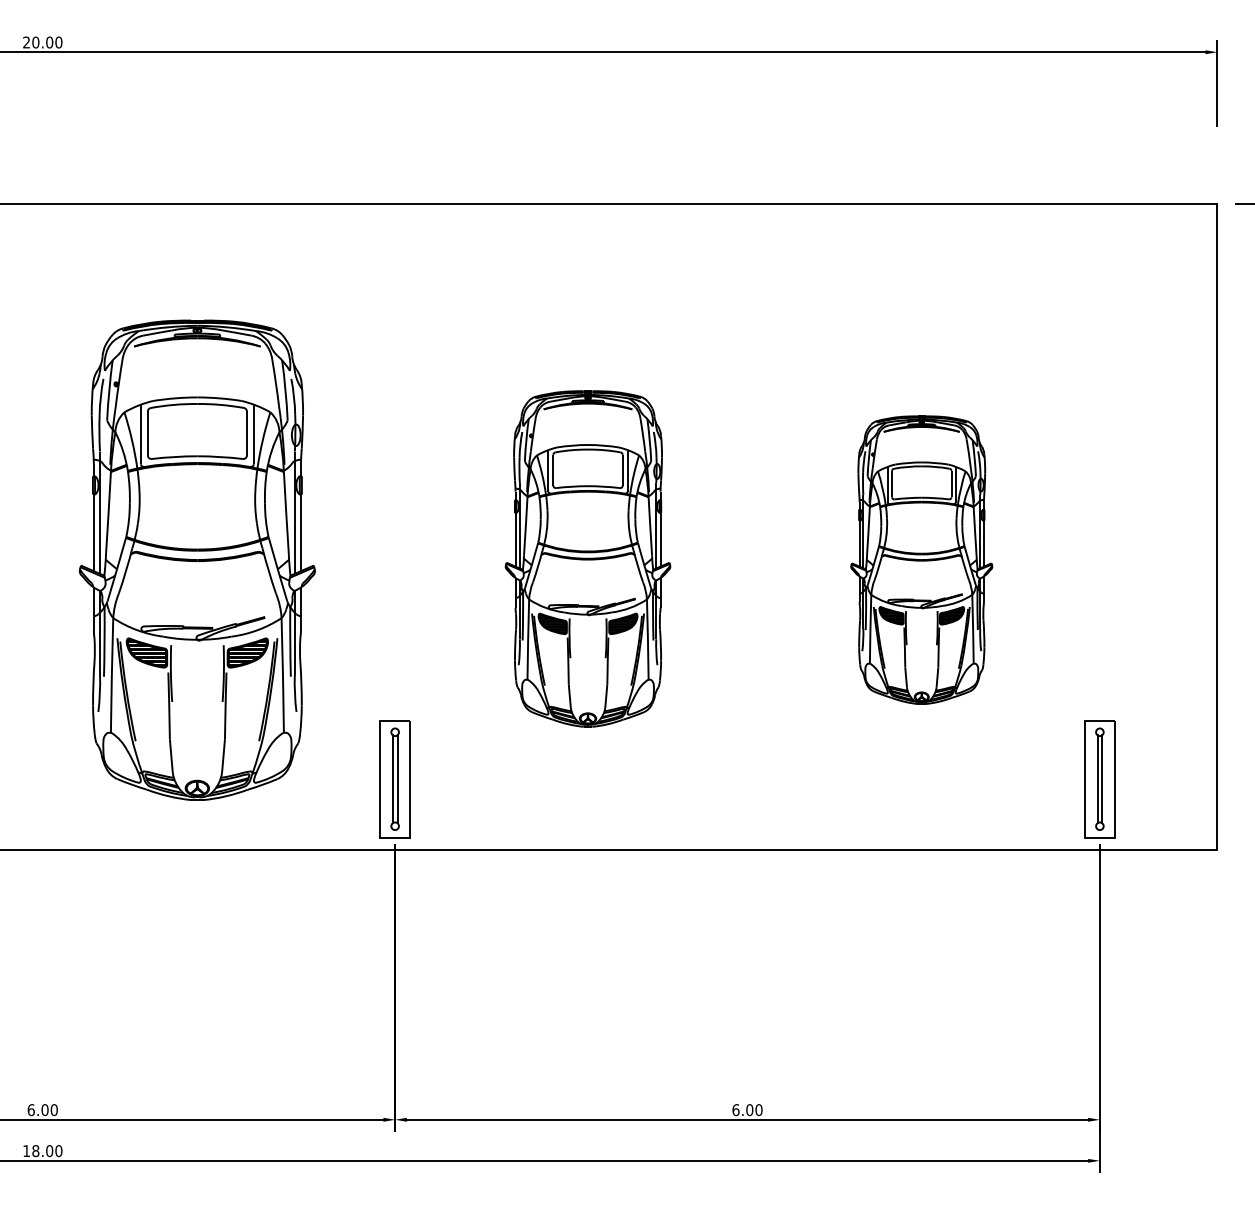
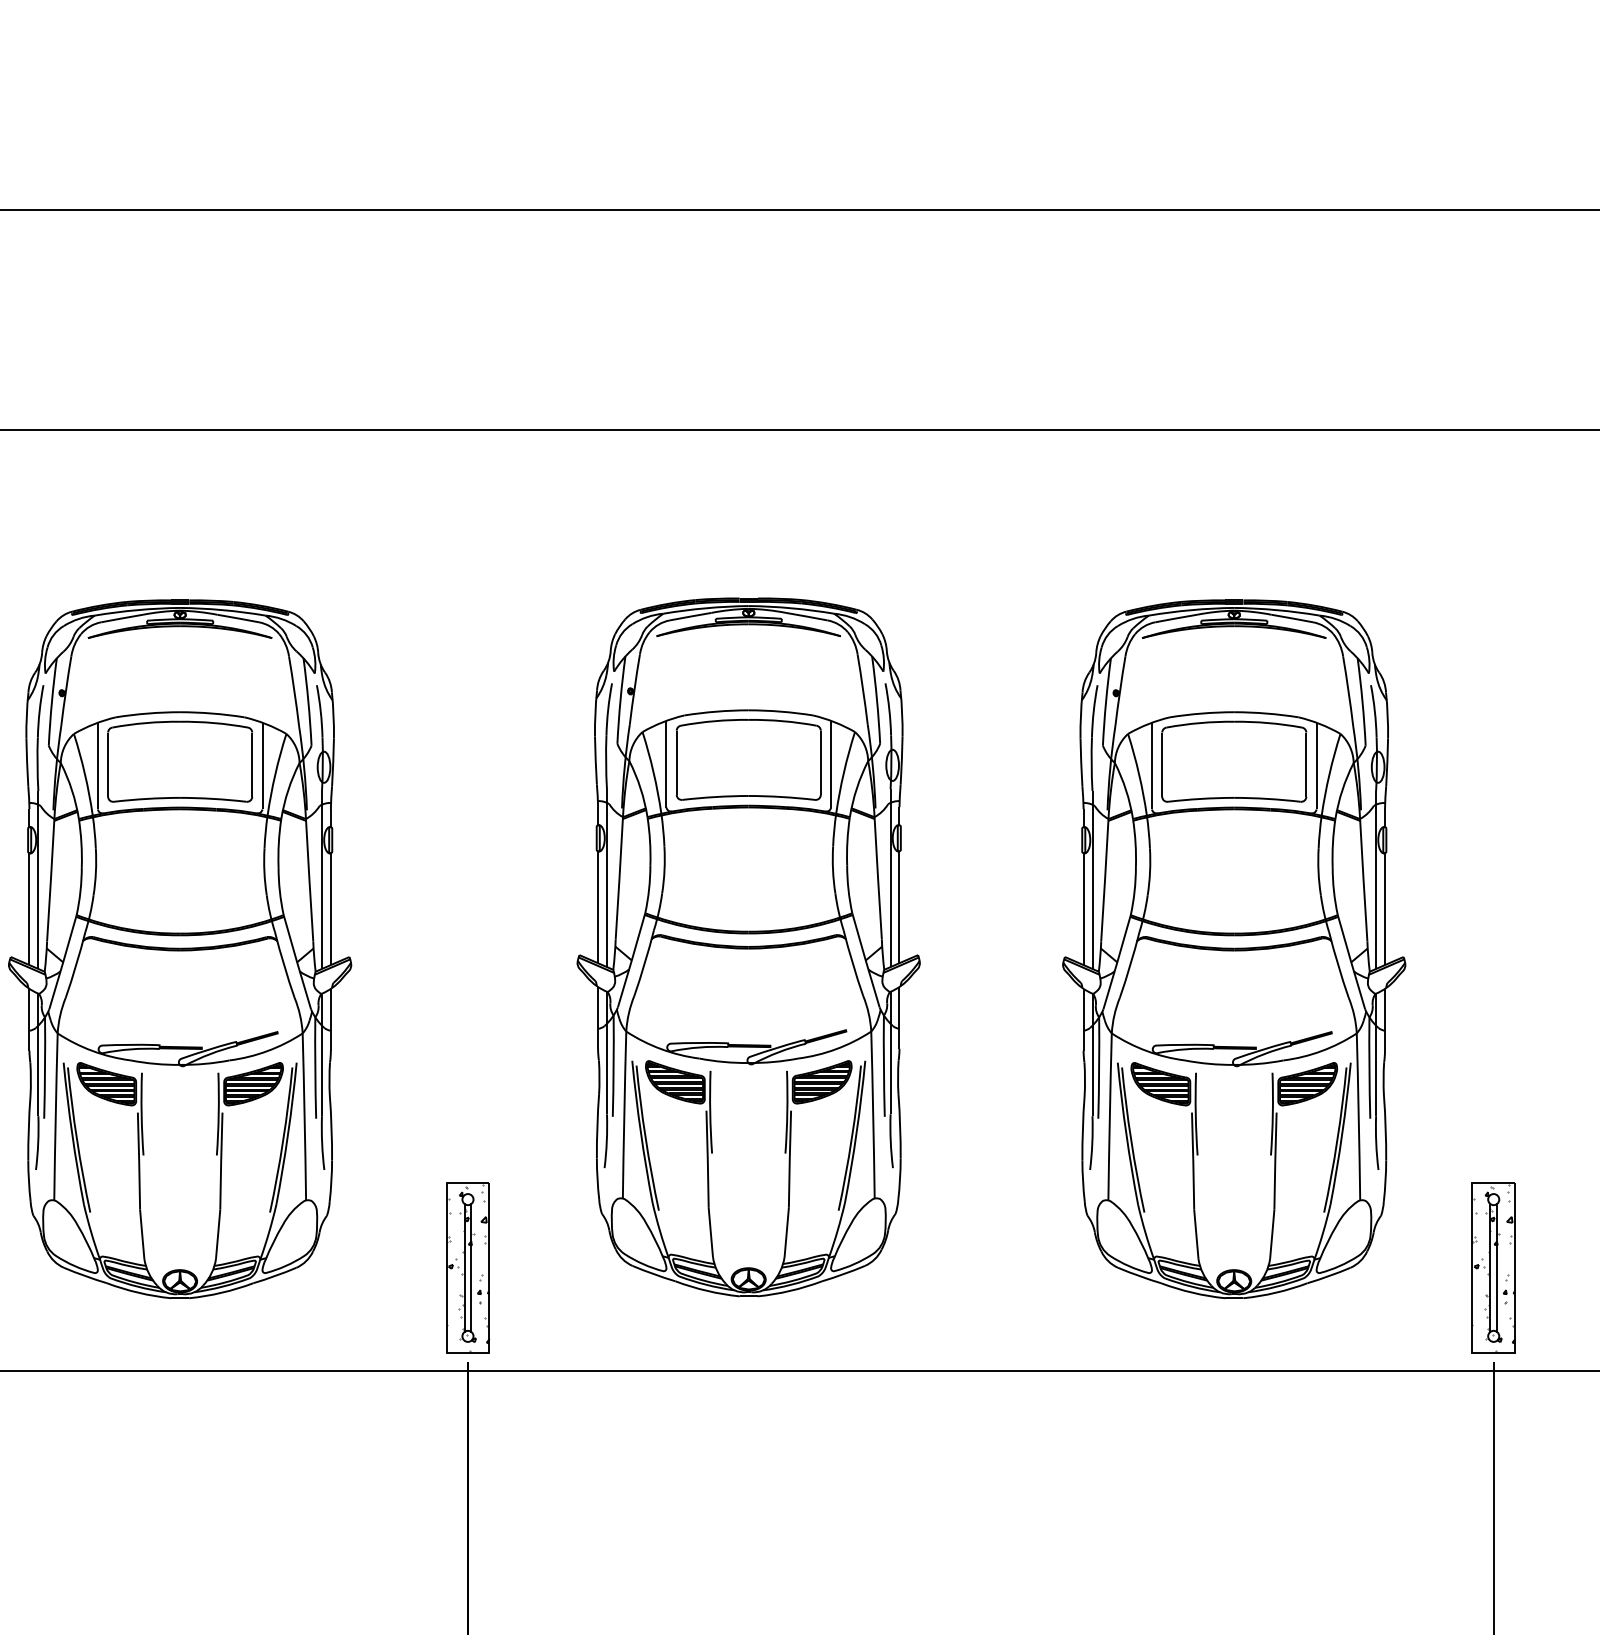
part: (587, 558) -> (747, 946), size x1.43
part: (921, 559) -> (1234, 948), size x1.67
hatch: (394, 779) -> (467, 1268), added
hatch: (1099, 779) -> (1493, 1268), added

